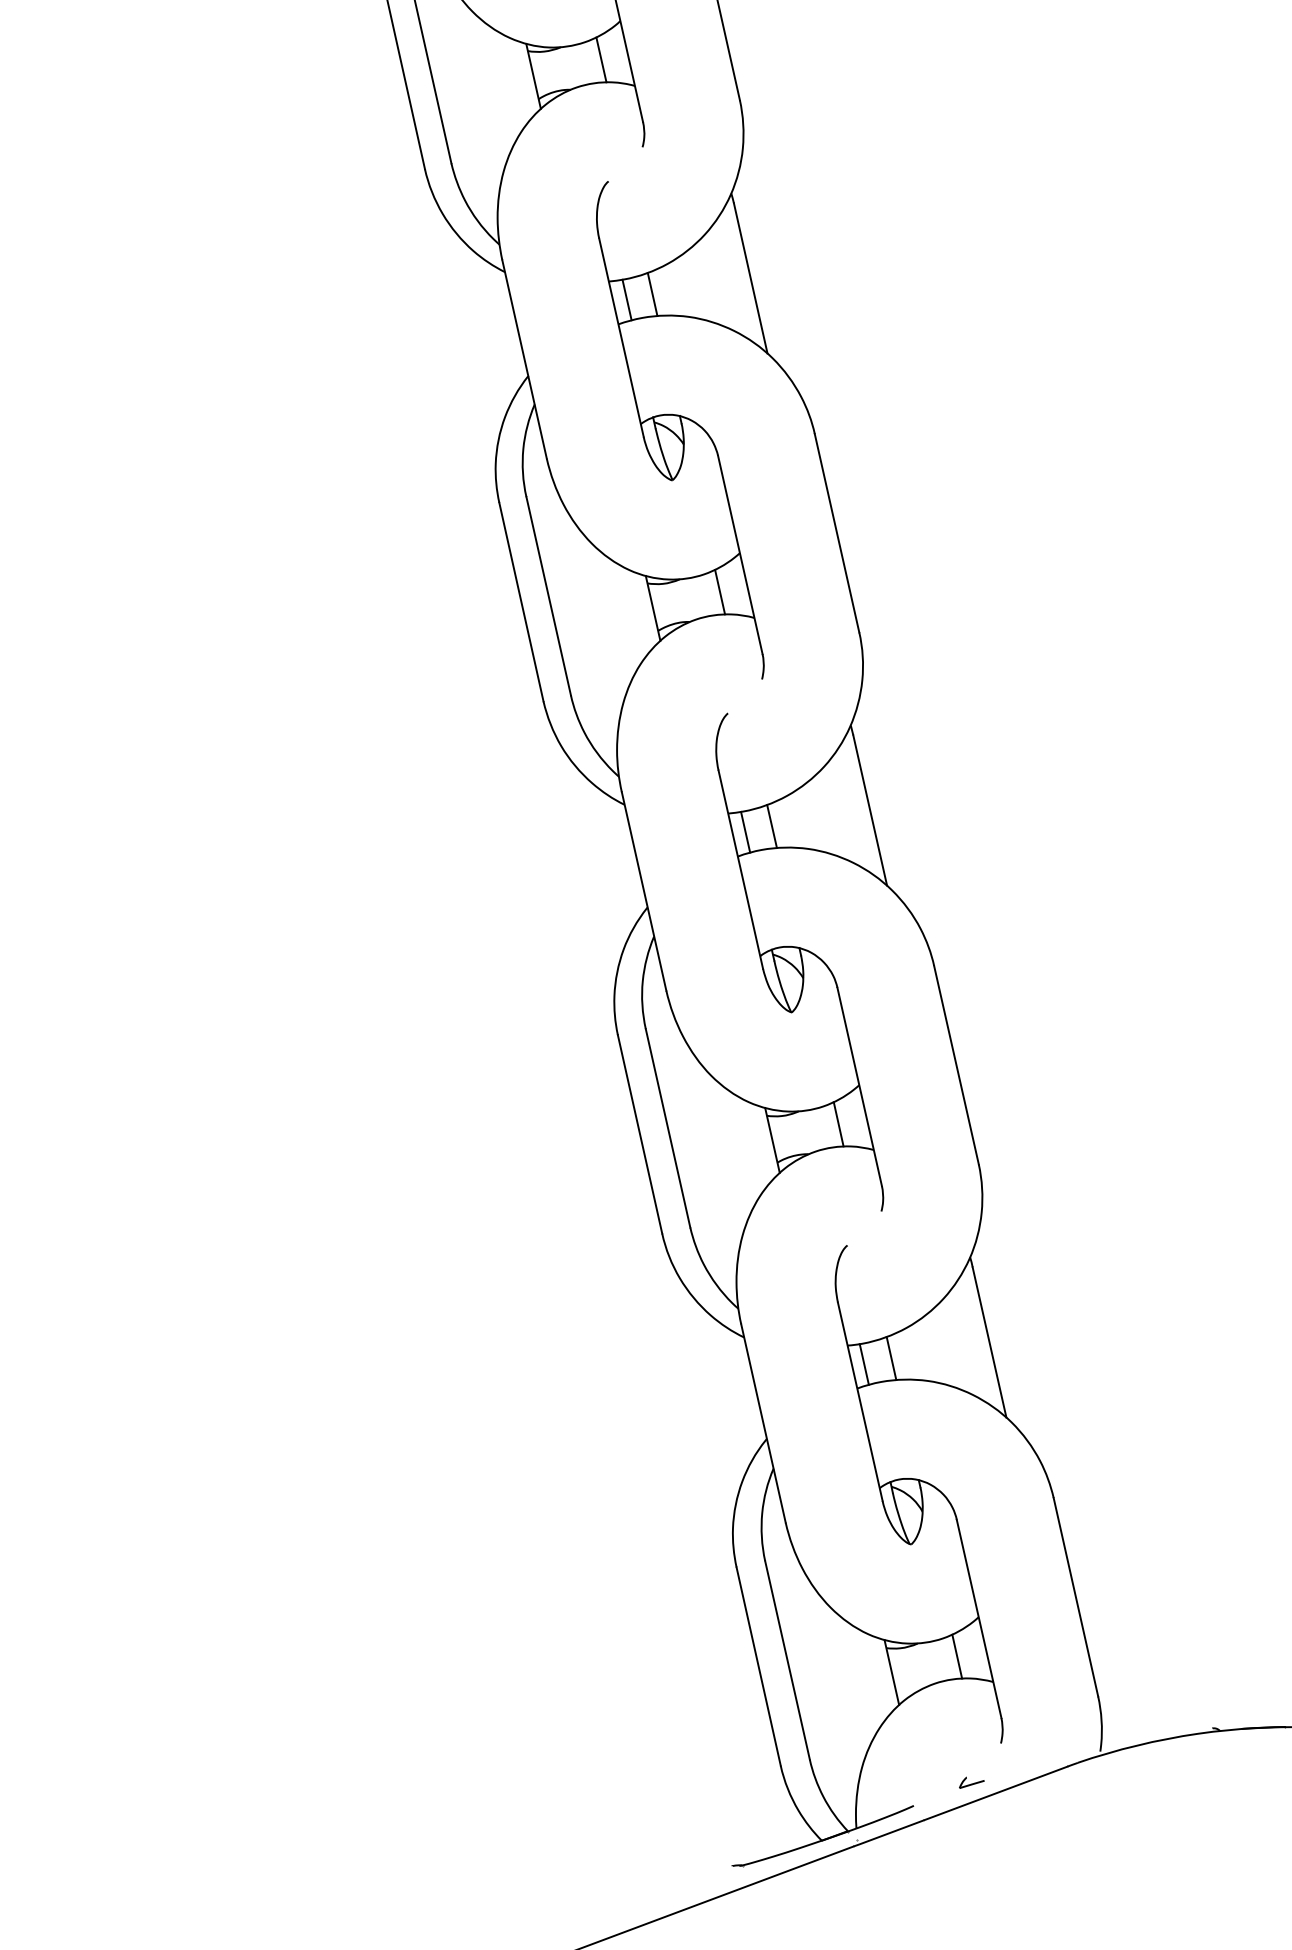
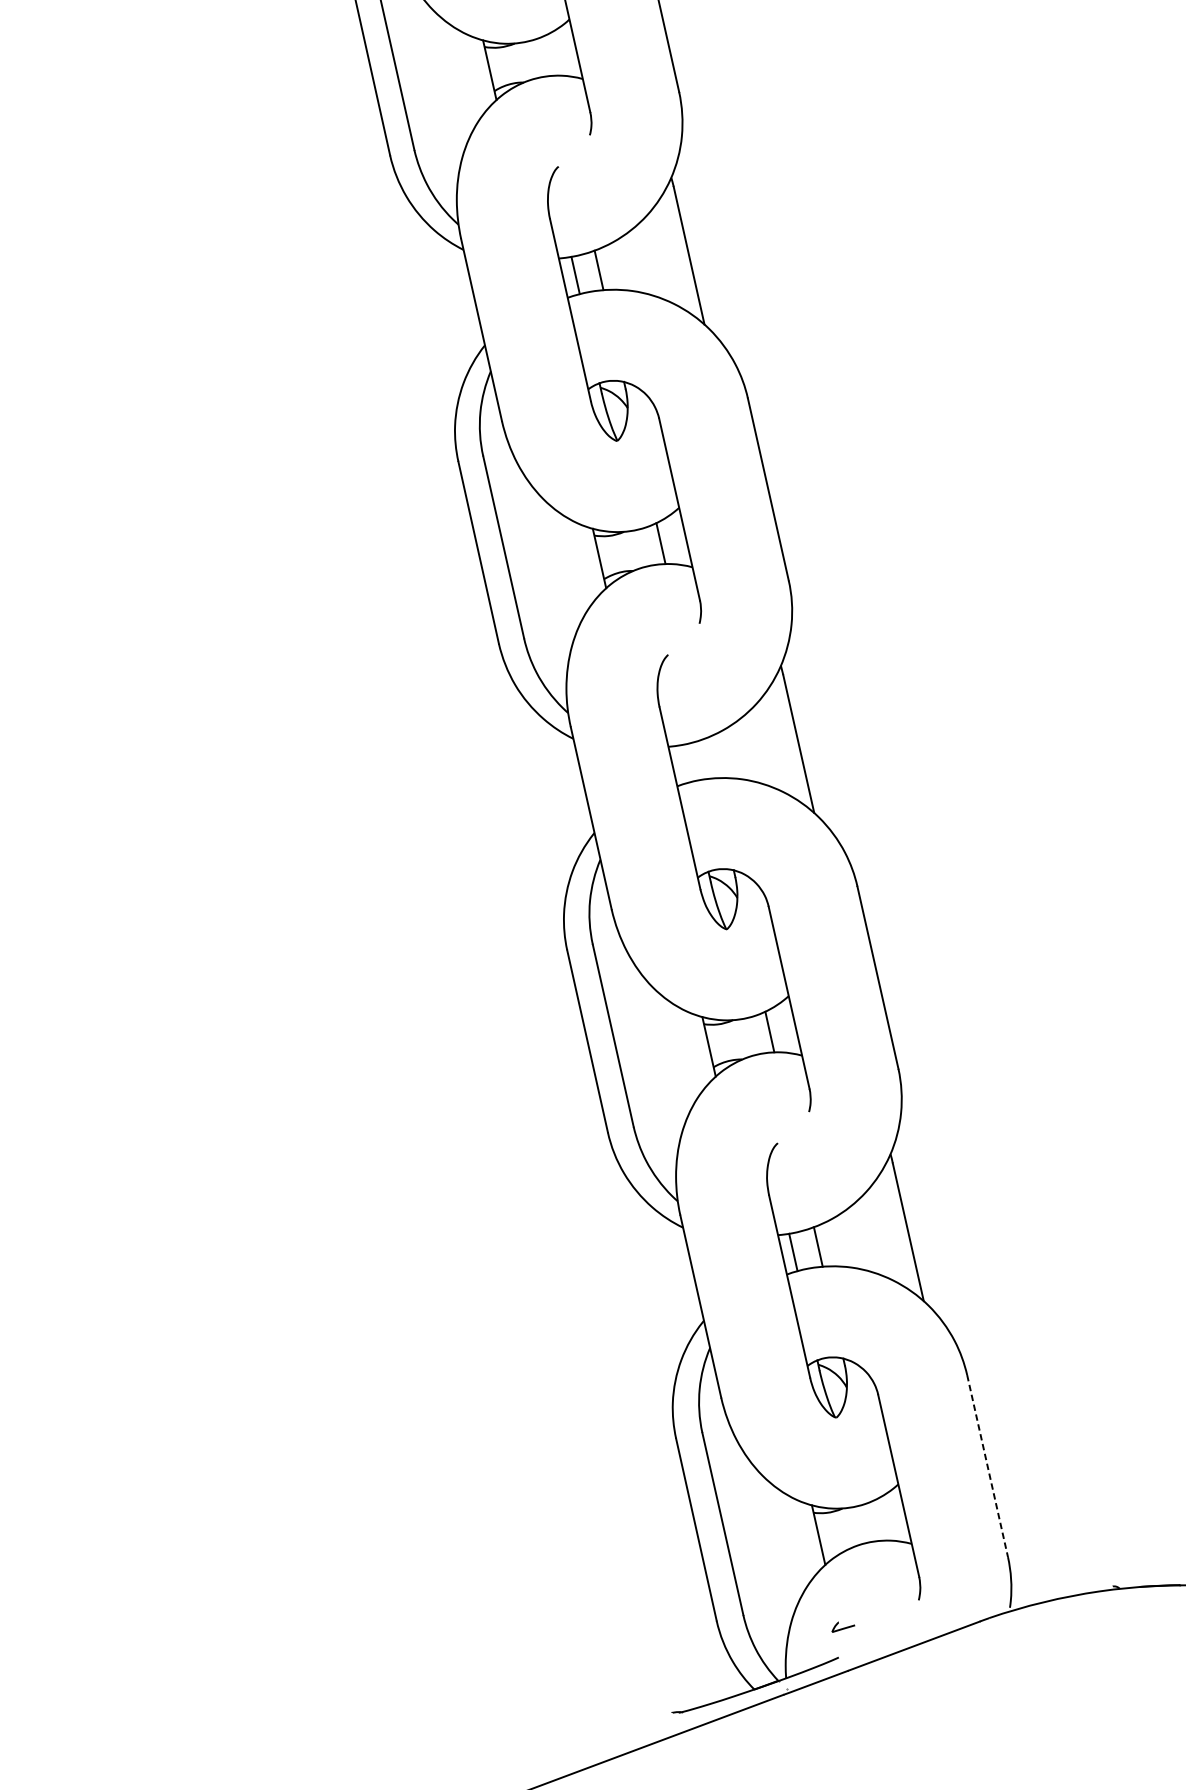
line: (601, 59) -> (552, 54), removed
line: (771, 825) -> (708, 757), removed
line: (745, 831) -> (684, 763), removed
line: (1075, 1597) -> (987, 1466), solid -> dashed
line: (957, 1656) -> (878, 1520), removed
part: (971, 1782) -> (843, 1626), moved

